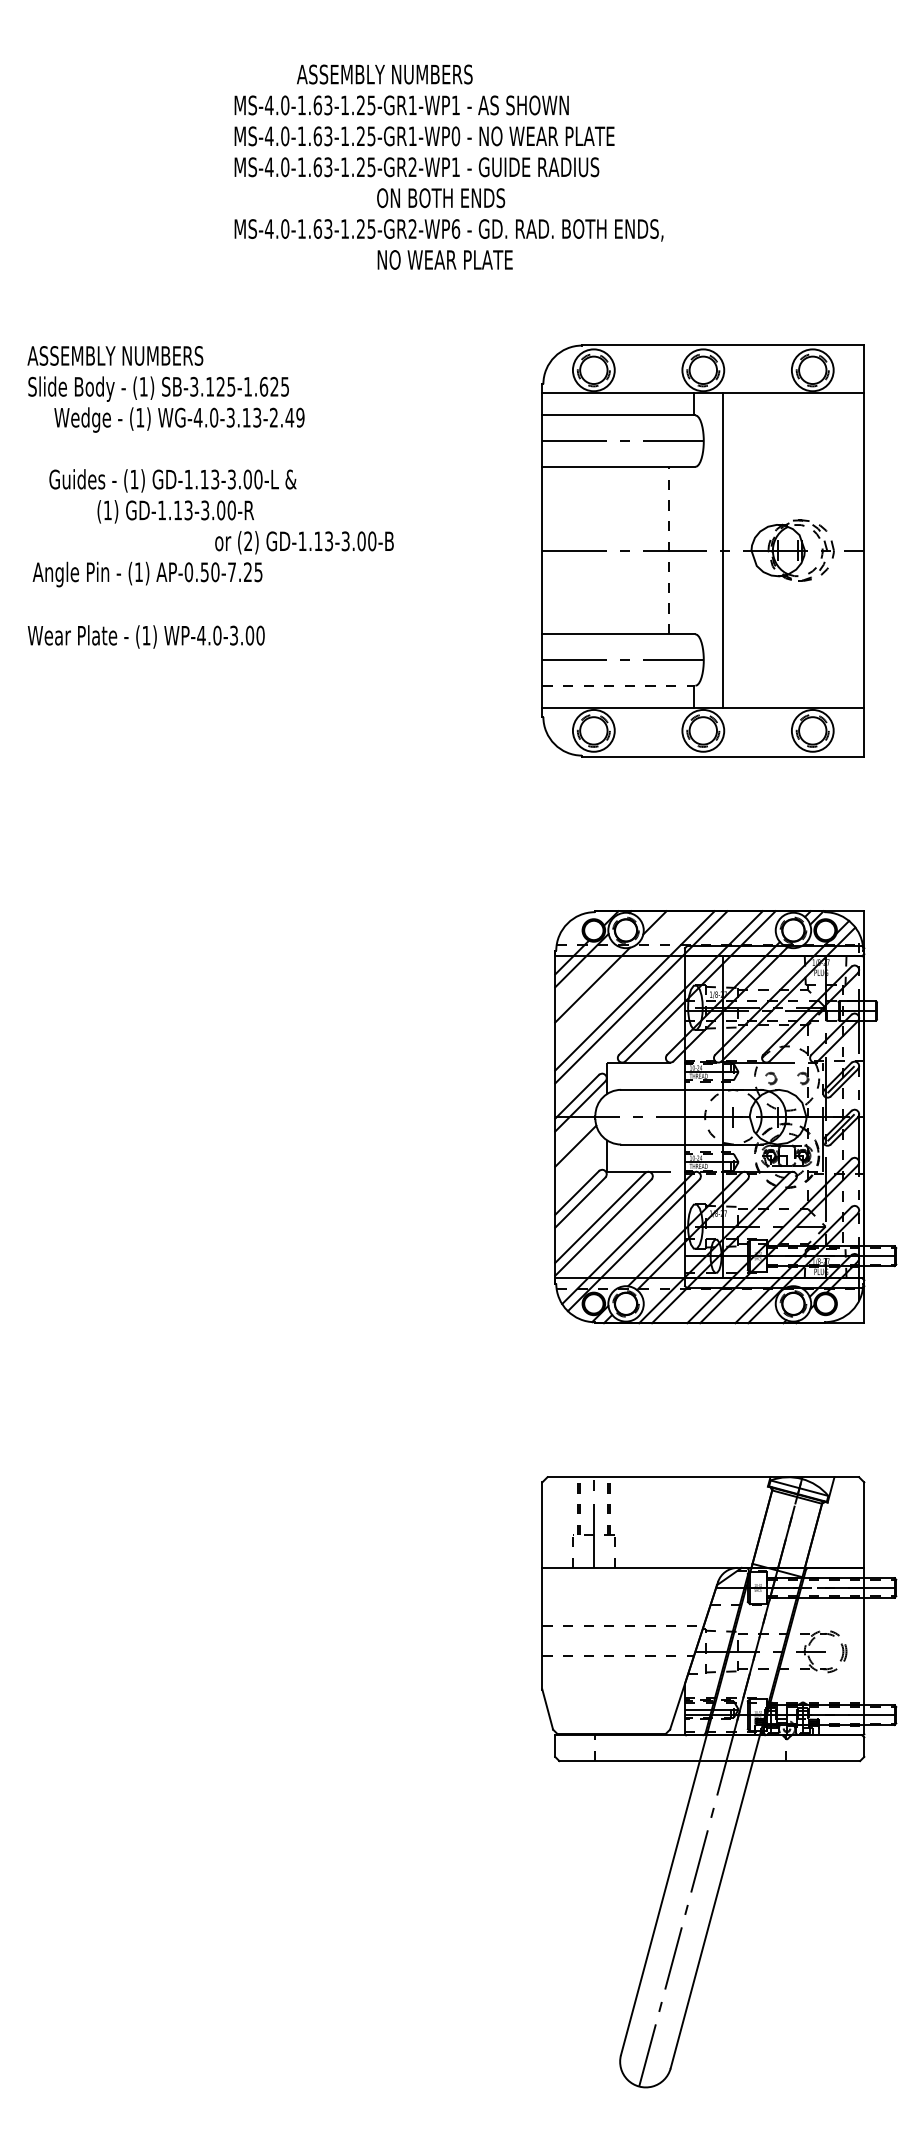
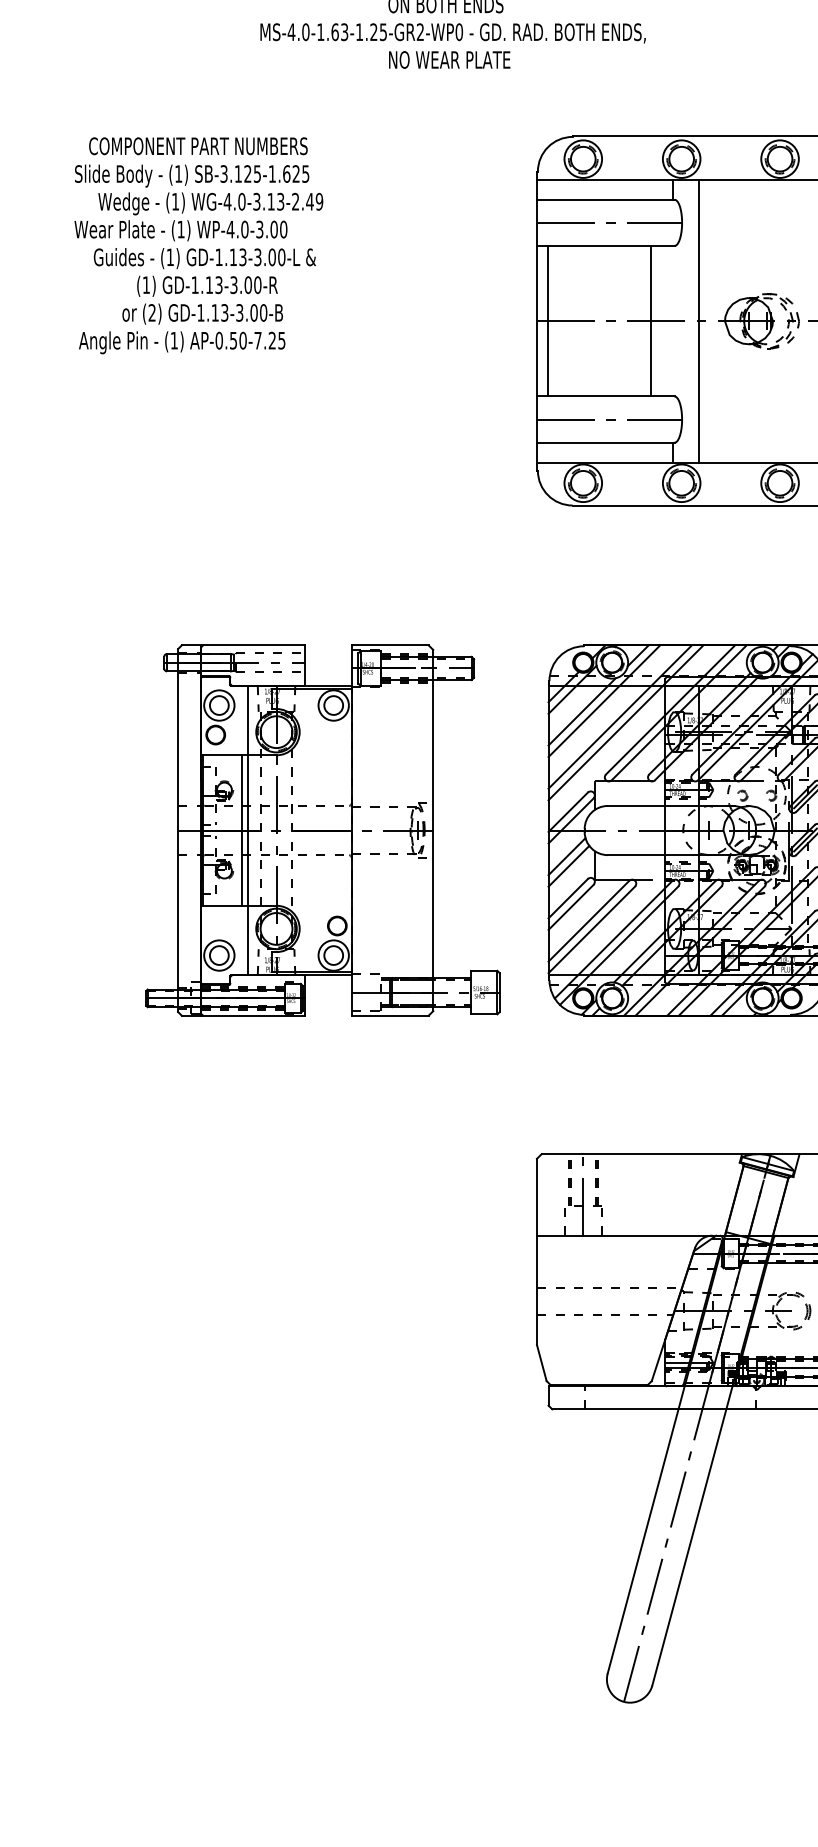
text: (456, 228) -> (459, 31), MS-4.0-1.63-1.25-GR2-WP6 -> MS-4.0-1.63-1.25-GR2-WP0
text: (157, 355) -> (191, 145), ASSEMBLY NUMBERS -> COMPONENT PART NUMBERS
text: (304, 542) -> (202, 313), moved
line: (554, 550) -> (547, 321), added
line: (668, 550) -> (650, 321), dashed -> solid
text: (145, 636) -> (180, 230), moved
line: (618, 685) -> (605, 442), dashed -> solid
line: (617, 973) -> (604, 701), added
part: (303, 1117) -> (322, 830), added
line: (577, 1156) -> (568, 865), added

